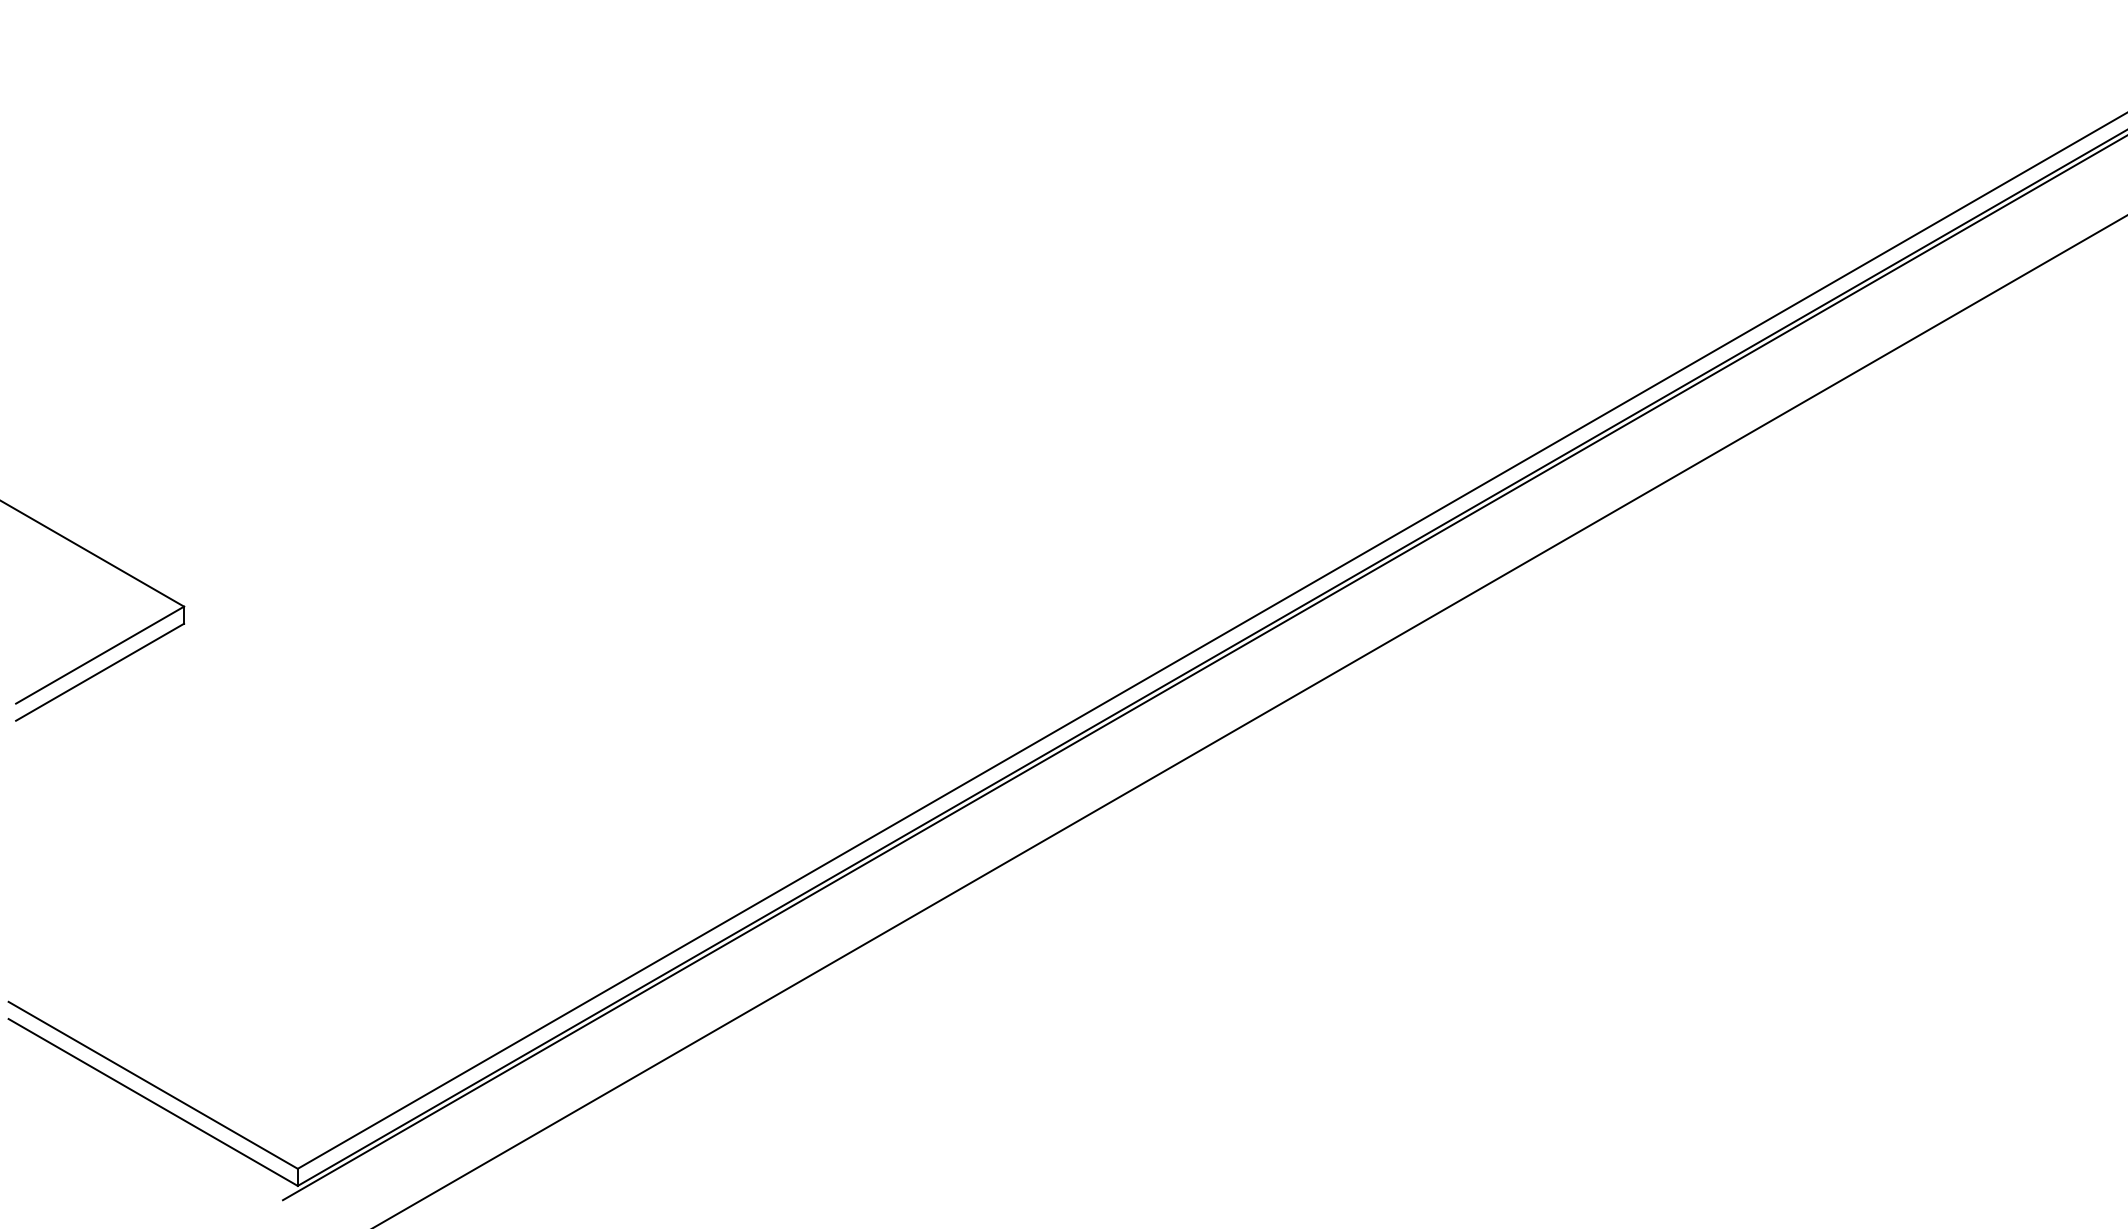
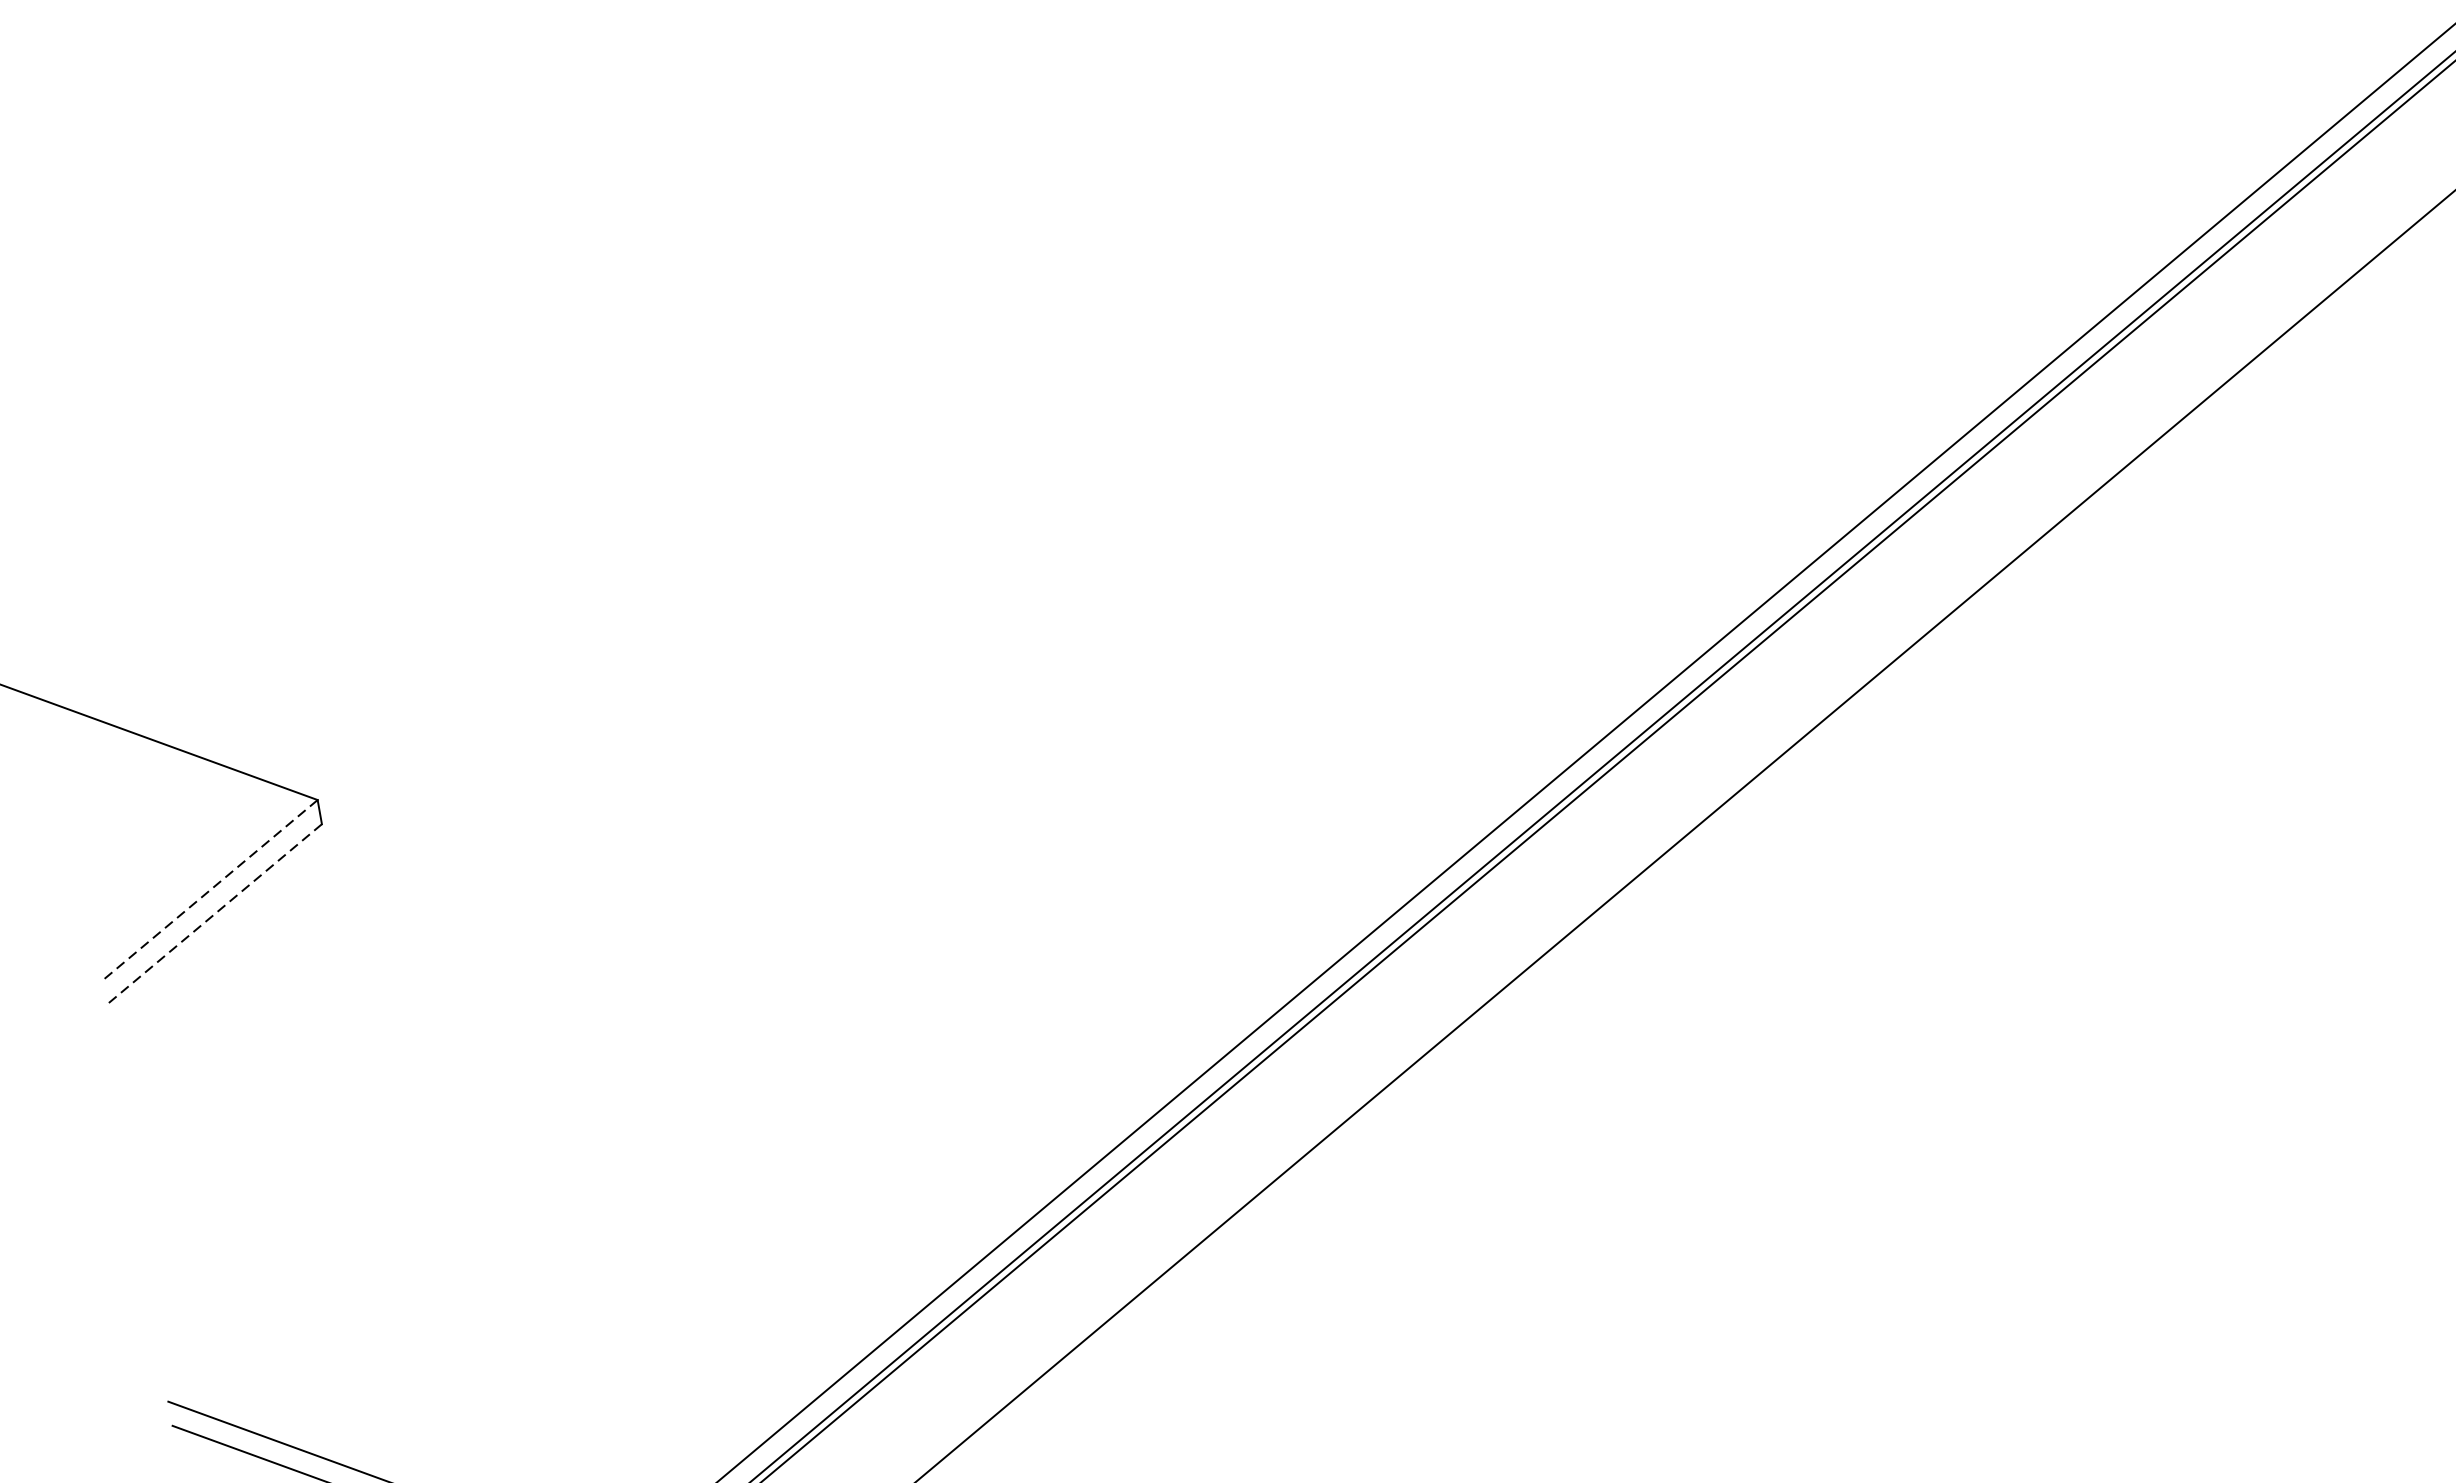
line: (99, 655) -> (210, 890), solid -> dashed
line: (99, 672) -> (214, 914), solid -> dashed

